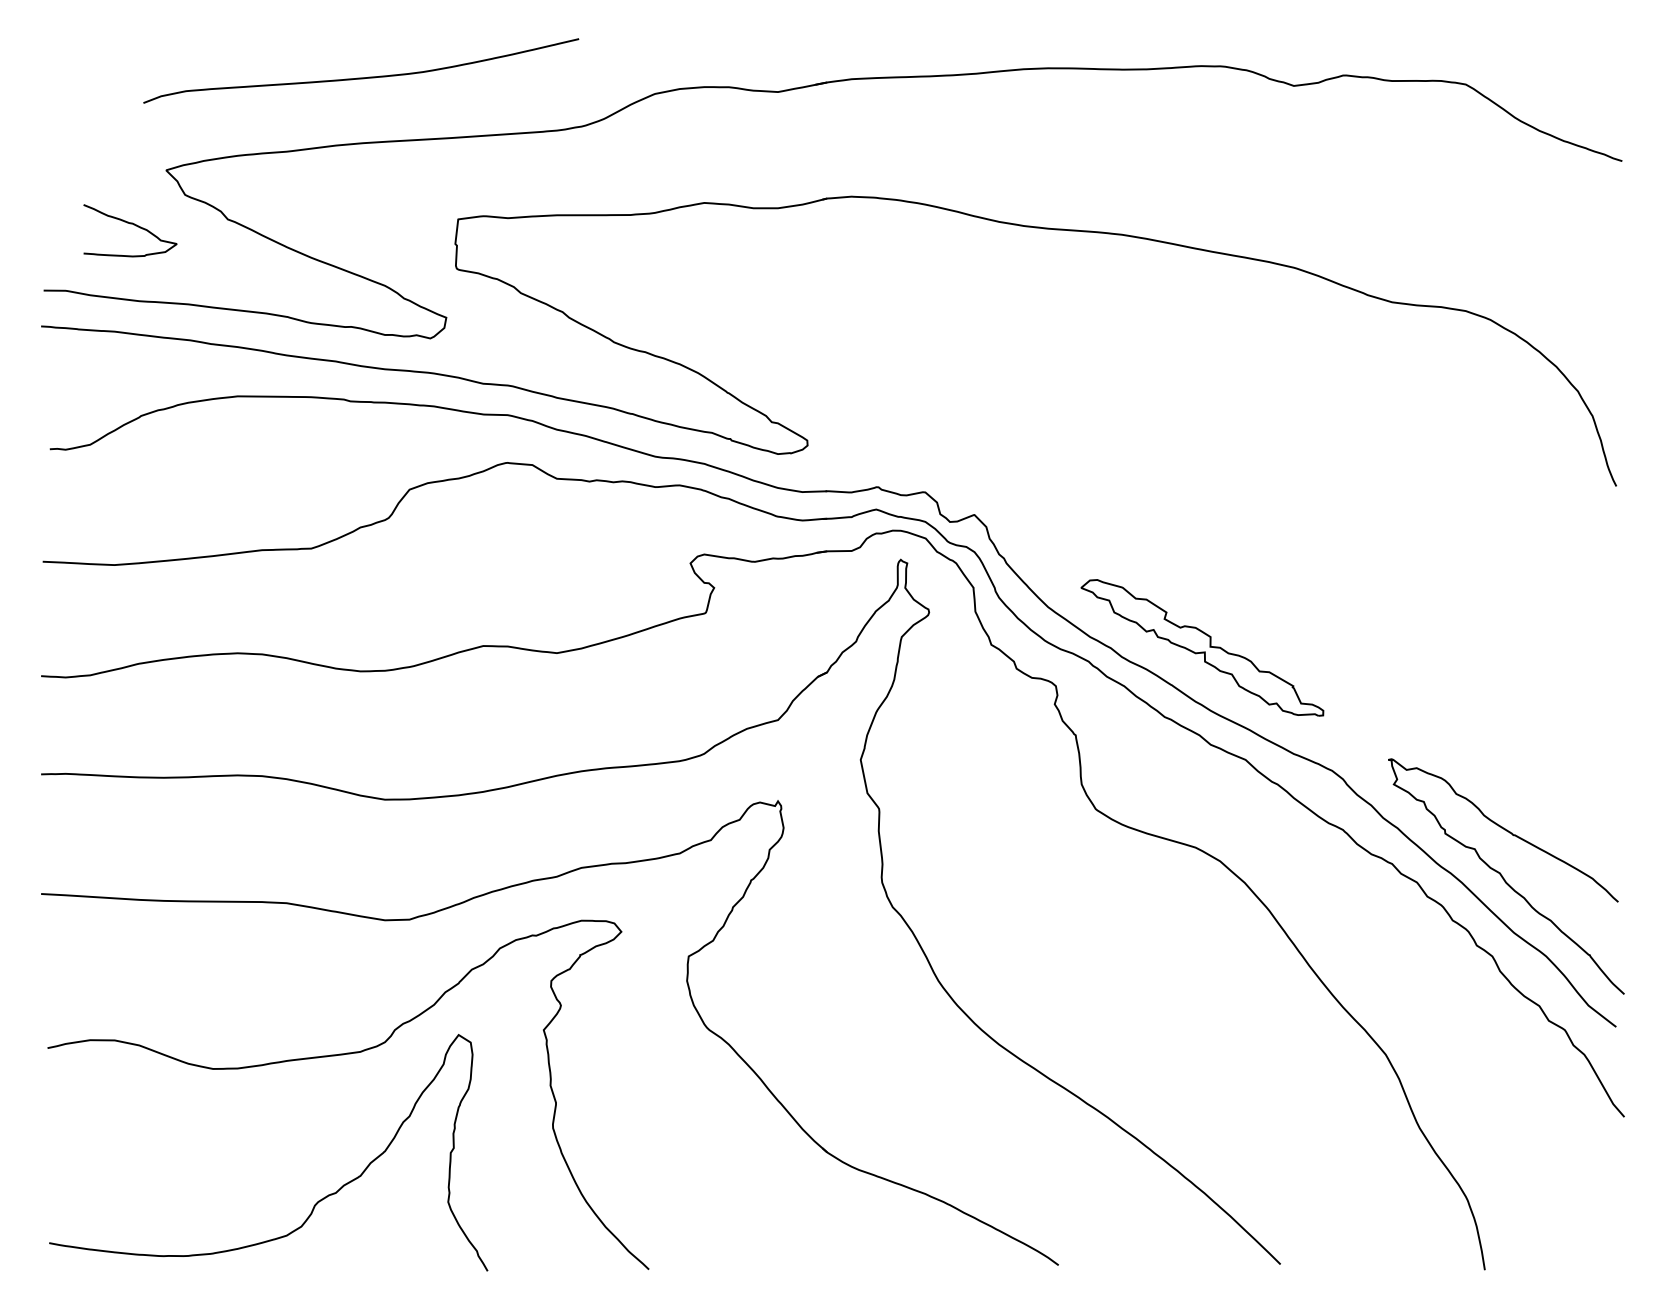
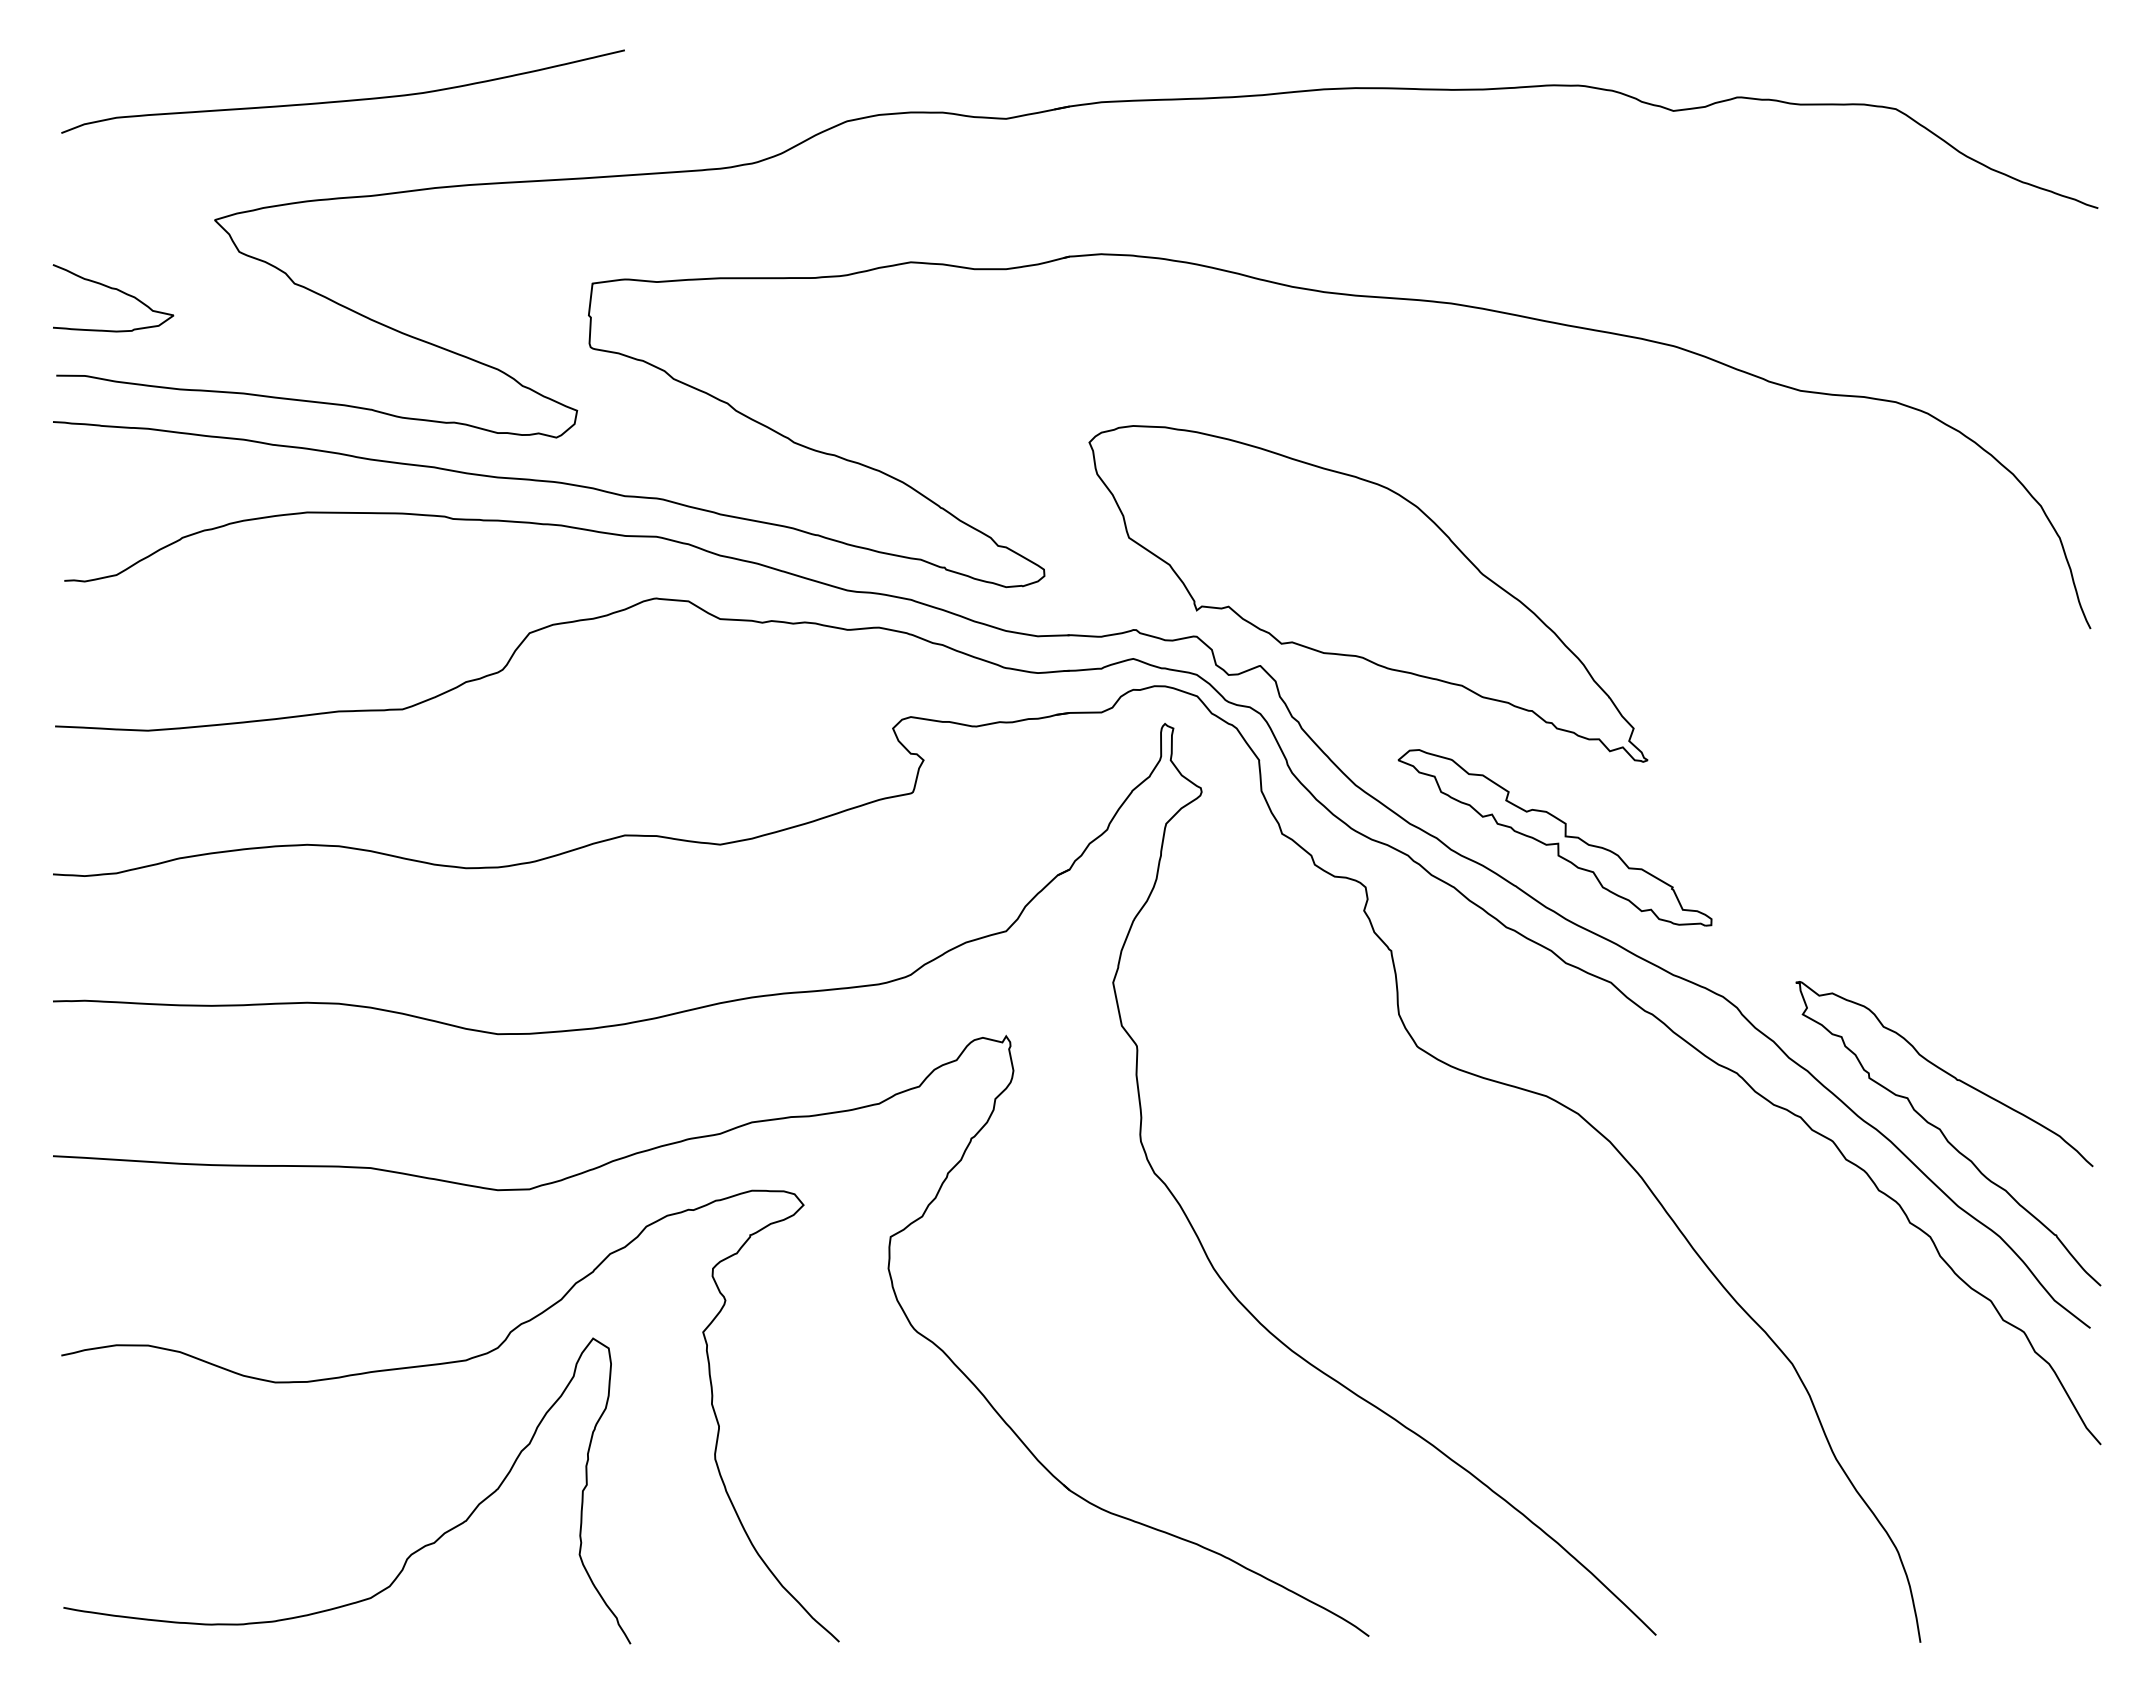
curve: (360, 77) -> (342, 100), moved
curve: (132, 224) -> (116, 290), moved
part: (1058, 458) -> (1368, 593), added

